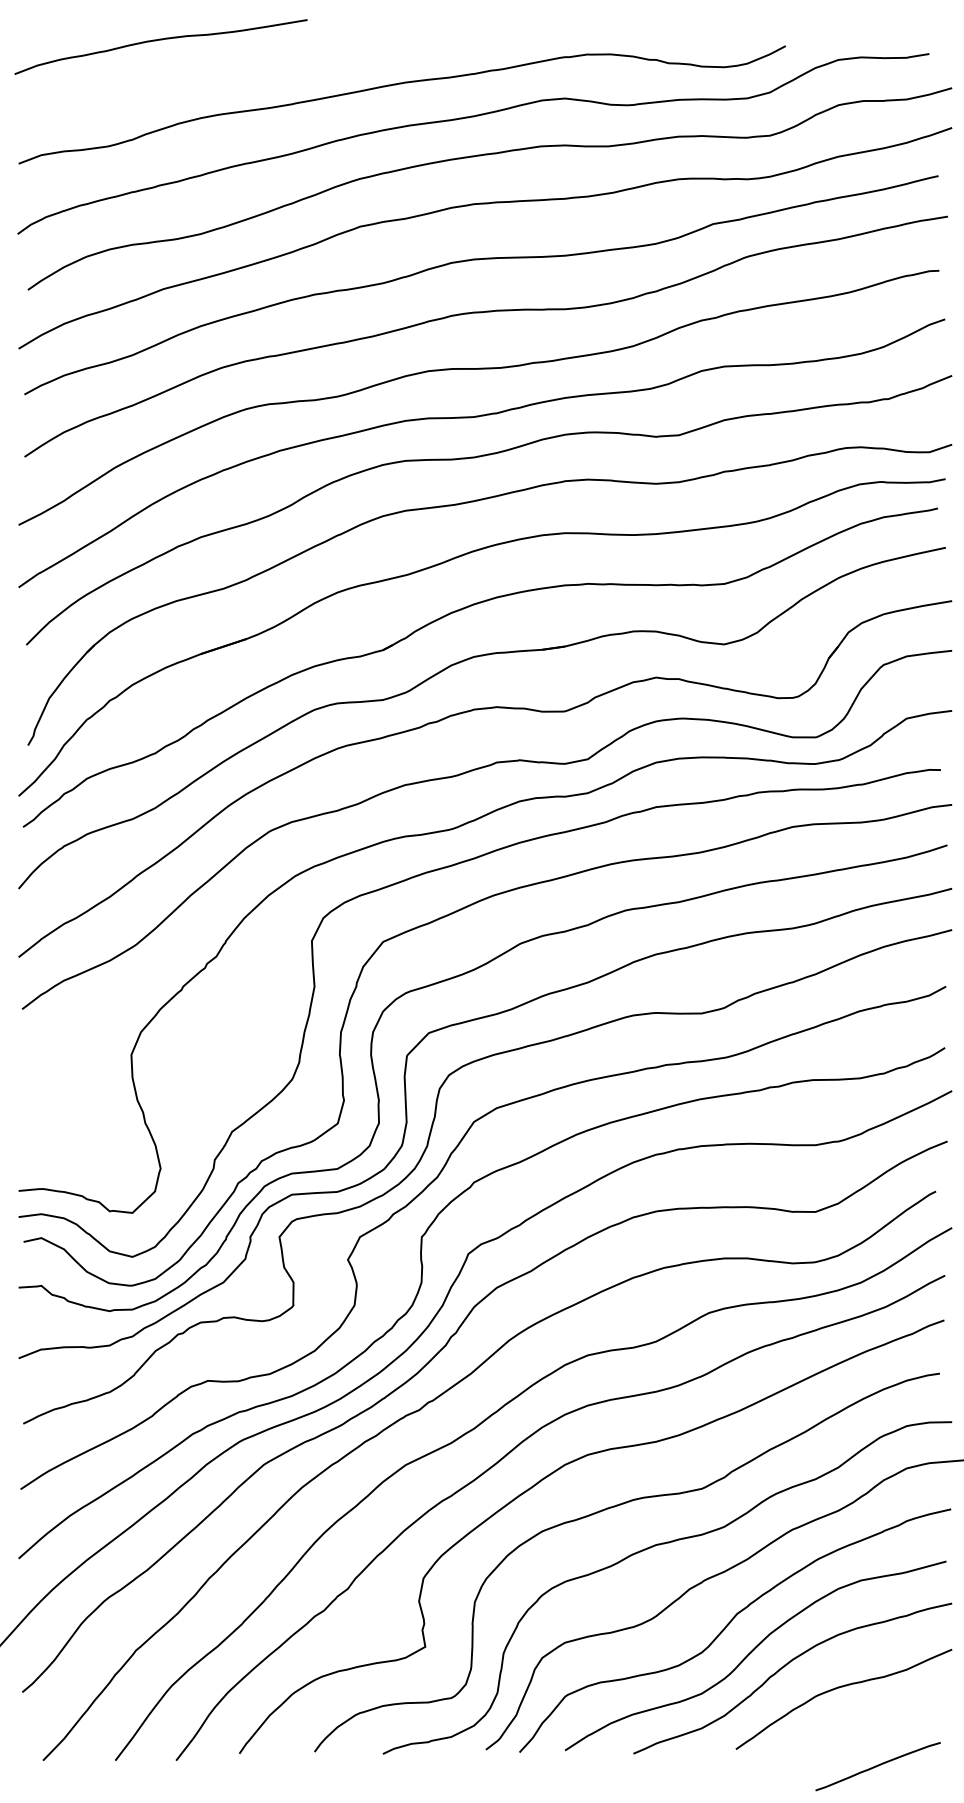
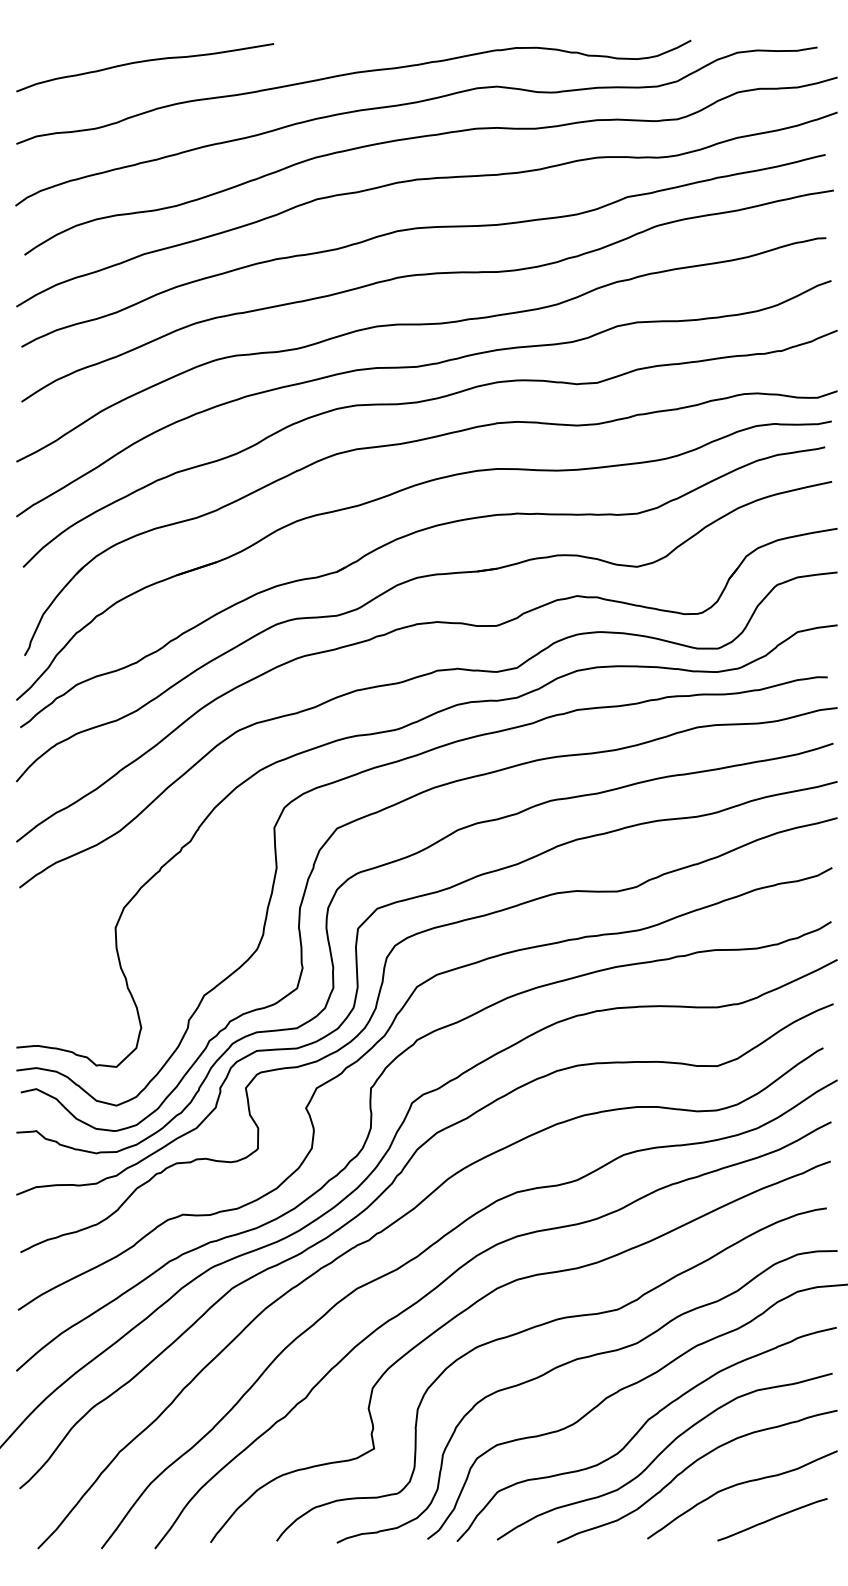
curve: (160, 40) -> (144, 61), moved
curve: (877, 1766) -> (771, 1519), moved

